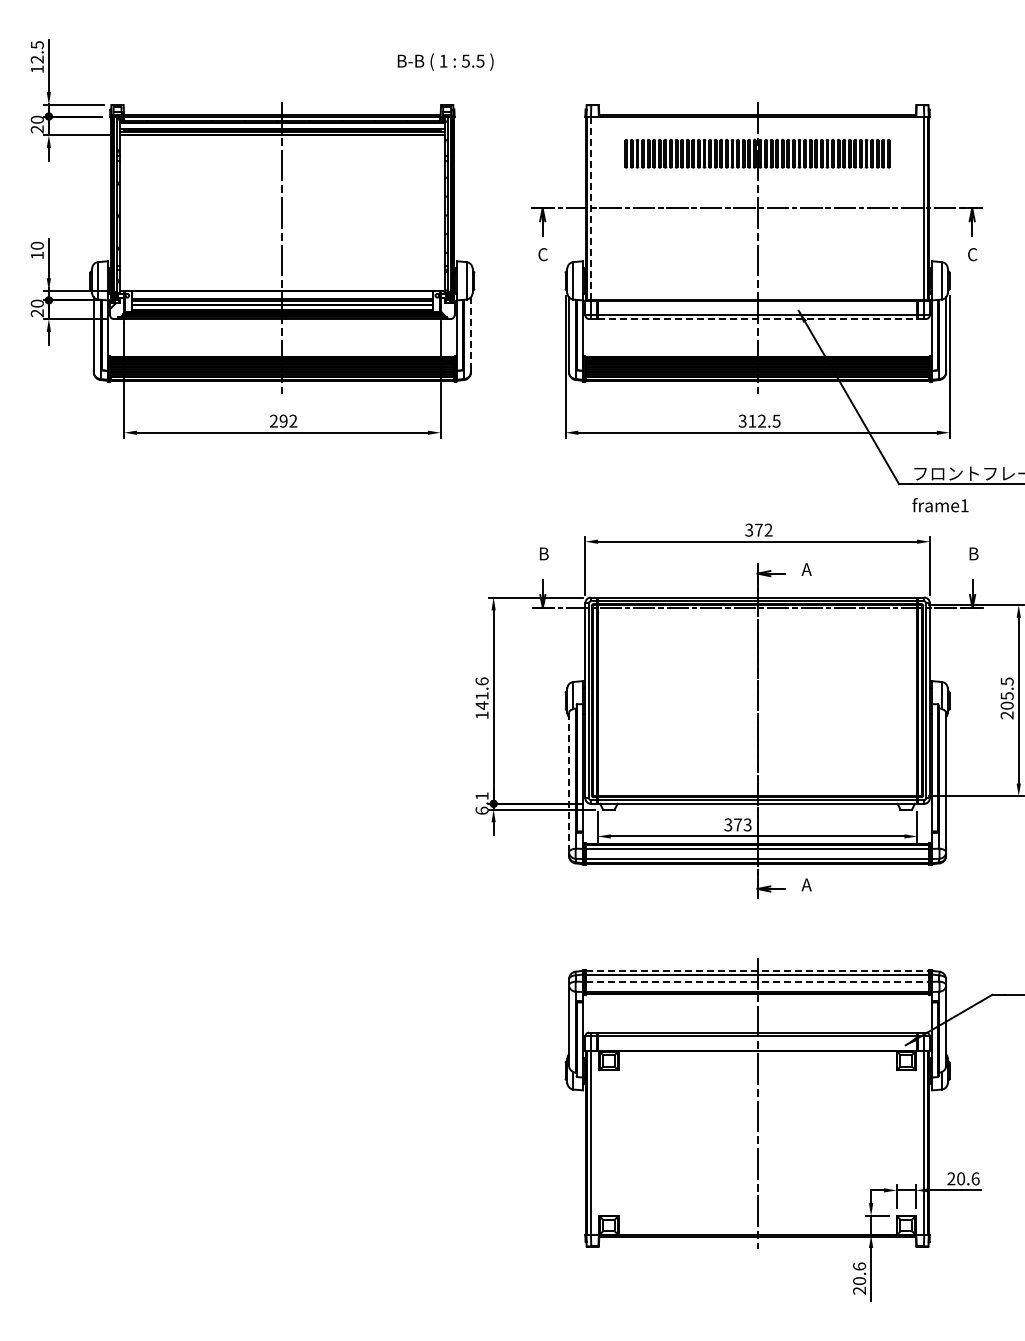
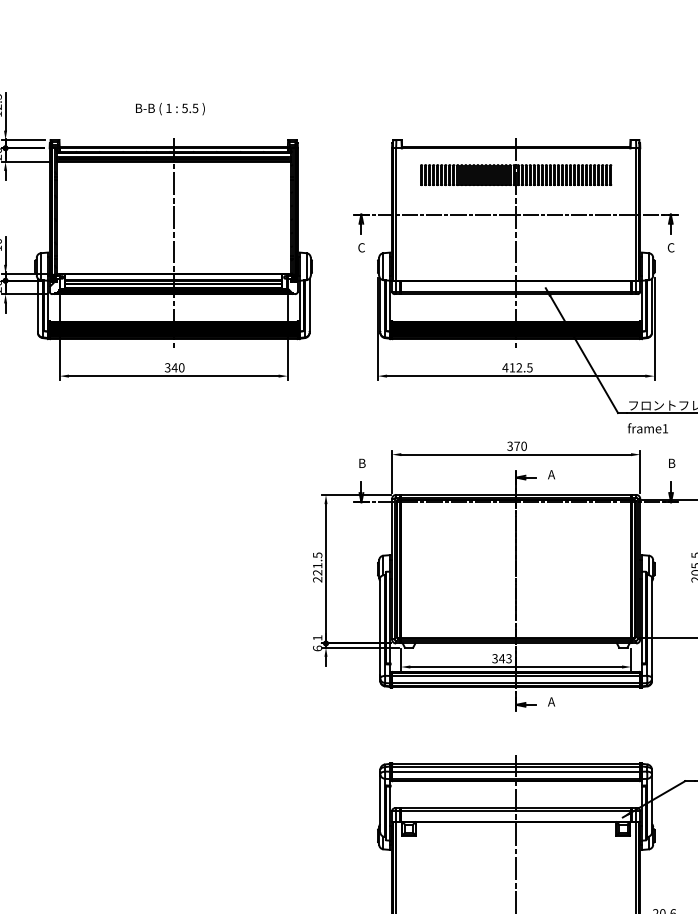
text: (445, 61) -> (170, 108), moved
line: (591, 208) -> (396, 214), dashed -> solid
line: (757, 319) -> (516, 294), dashed -> solid
line: (470, 333) -> (309, 304), dashed -> solid
text: (283, 420) -> (174, 367), 292 -> 340
text: (742, 420) -> (505, 367), 312.5 -> 412.5
text: (768, 529) -> (524, 445), 372 -> 370
text: (481, 698) -> (317, 567), 141.6 -> 221.5
line: (569, 780) -> (380, 626), dashed -> solid
text: (737, 824) -> (501, 658), 373 -> 343
line: (757, 970) -> (516, 763), dashed -> solid
line: (757, 981) -> (516, 771), dashed -> solid

